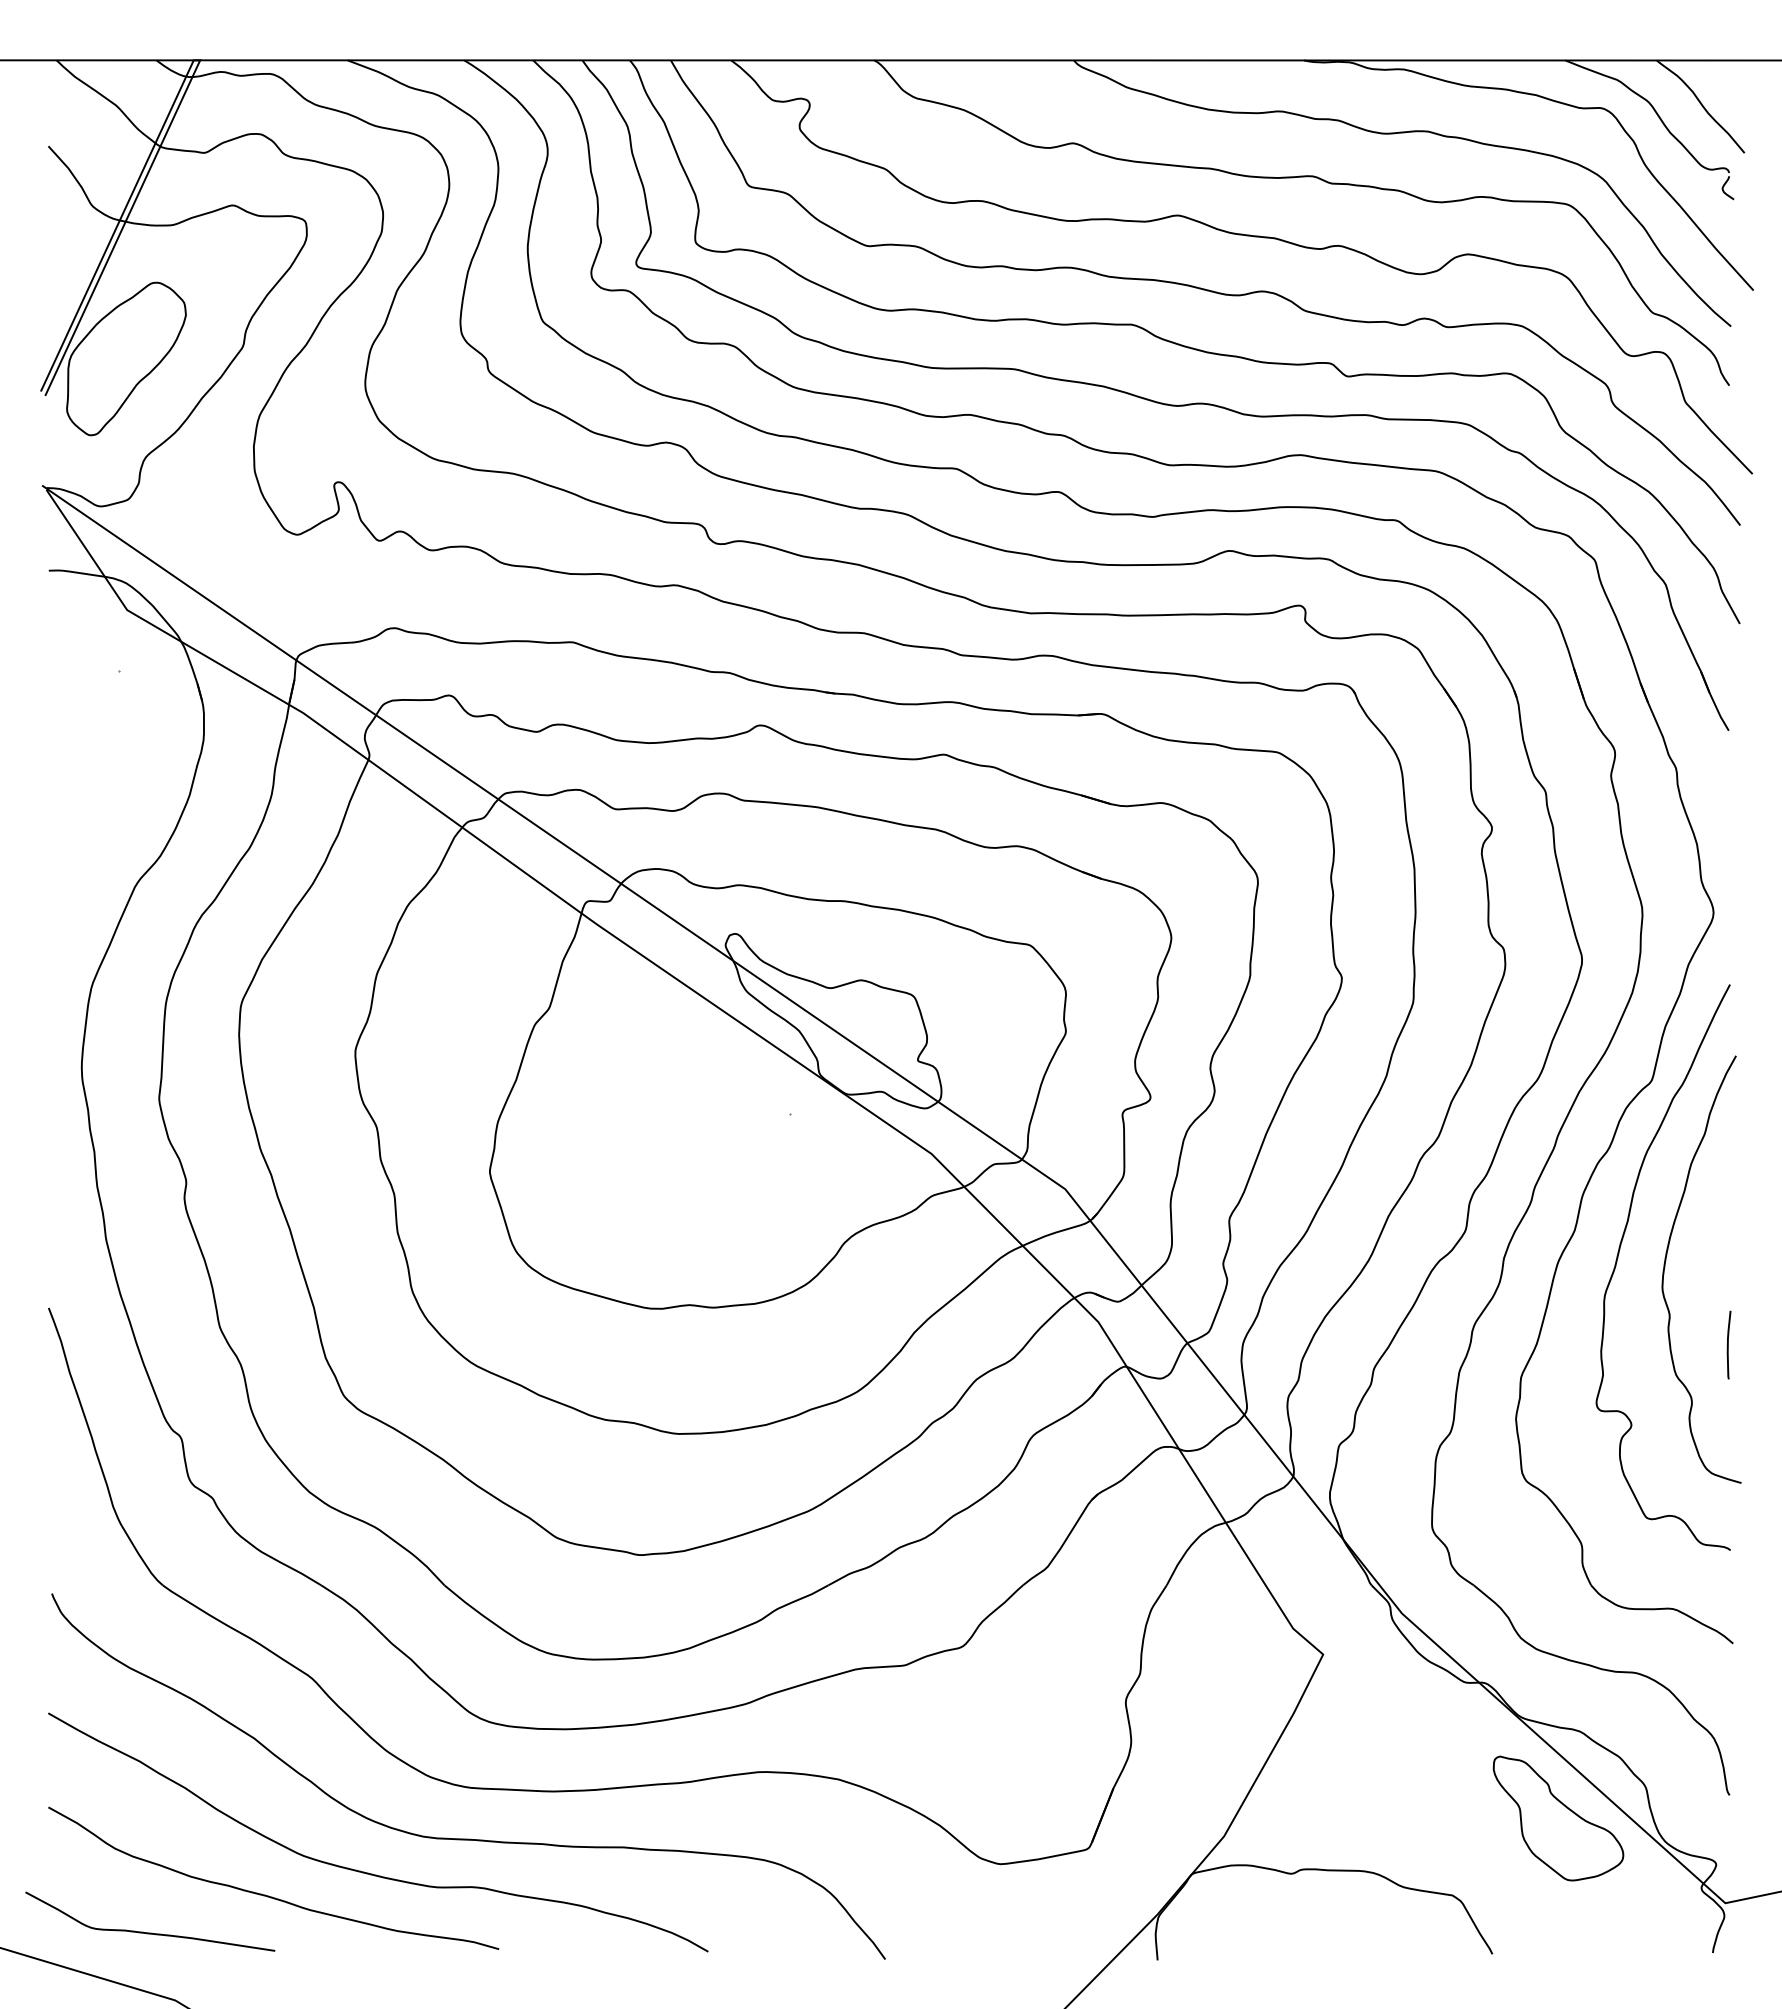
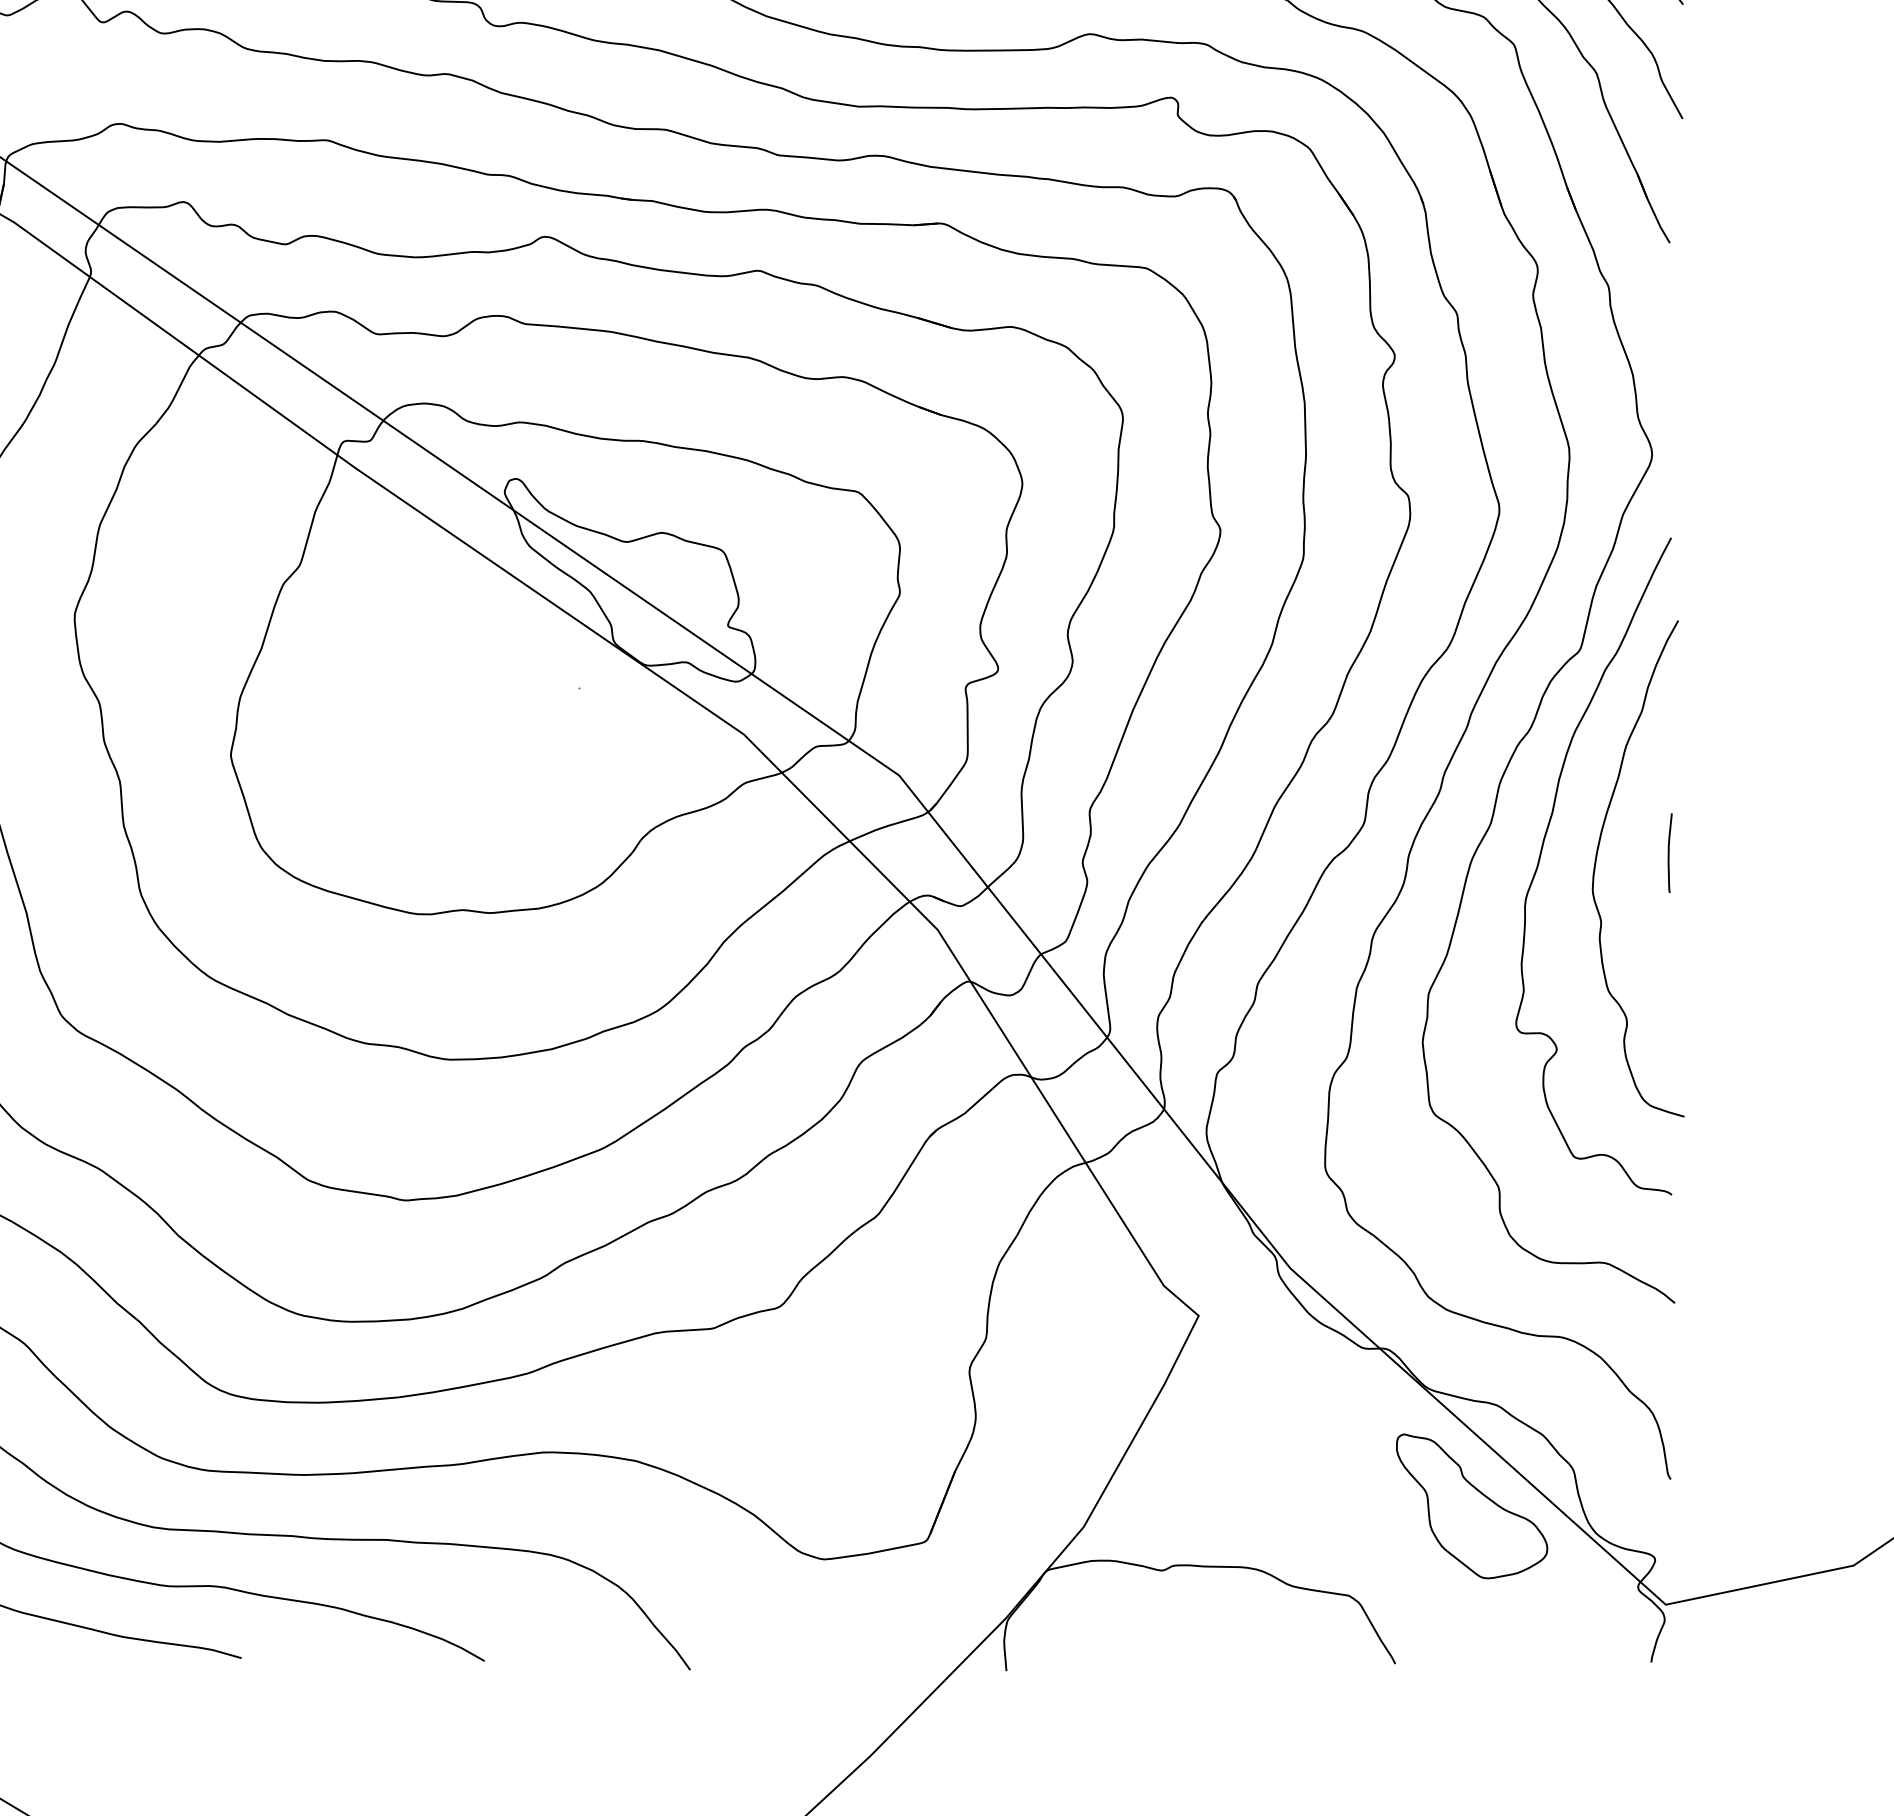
curve: (1728, 1344) -> (1669, 852), moved

